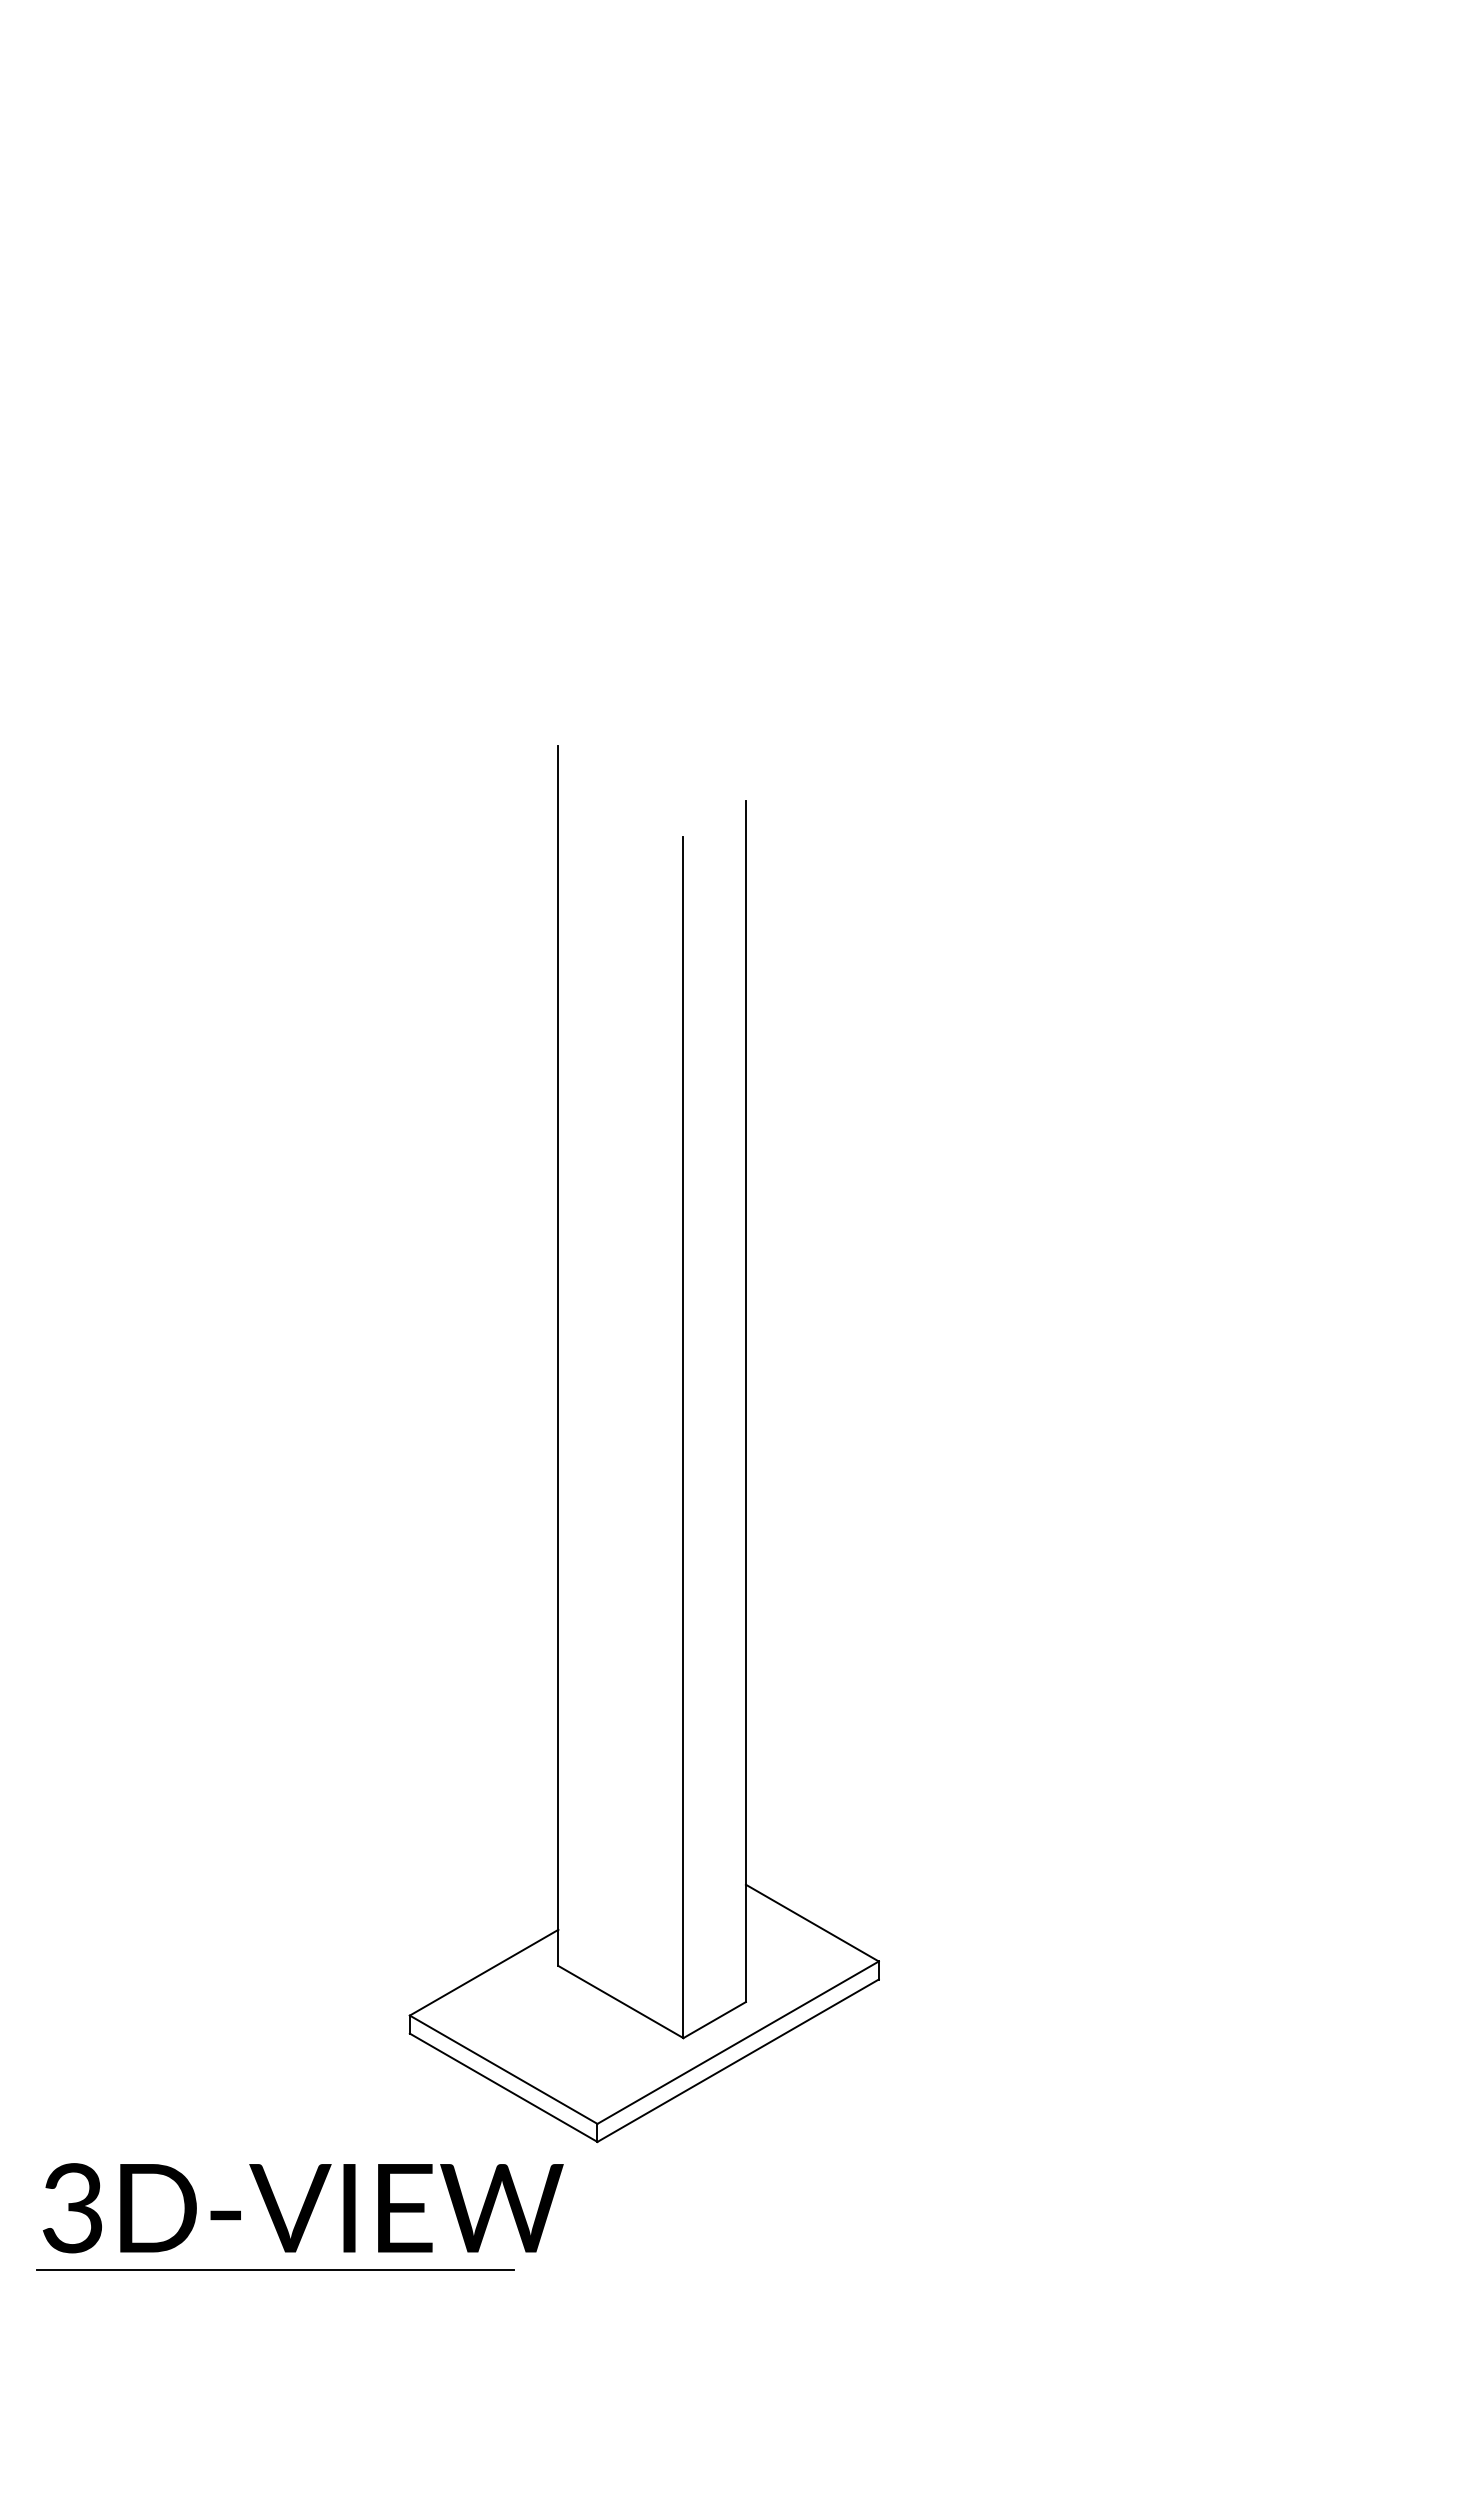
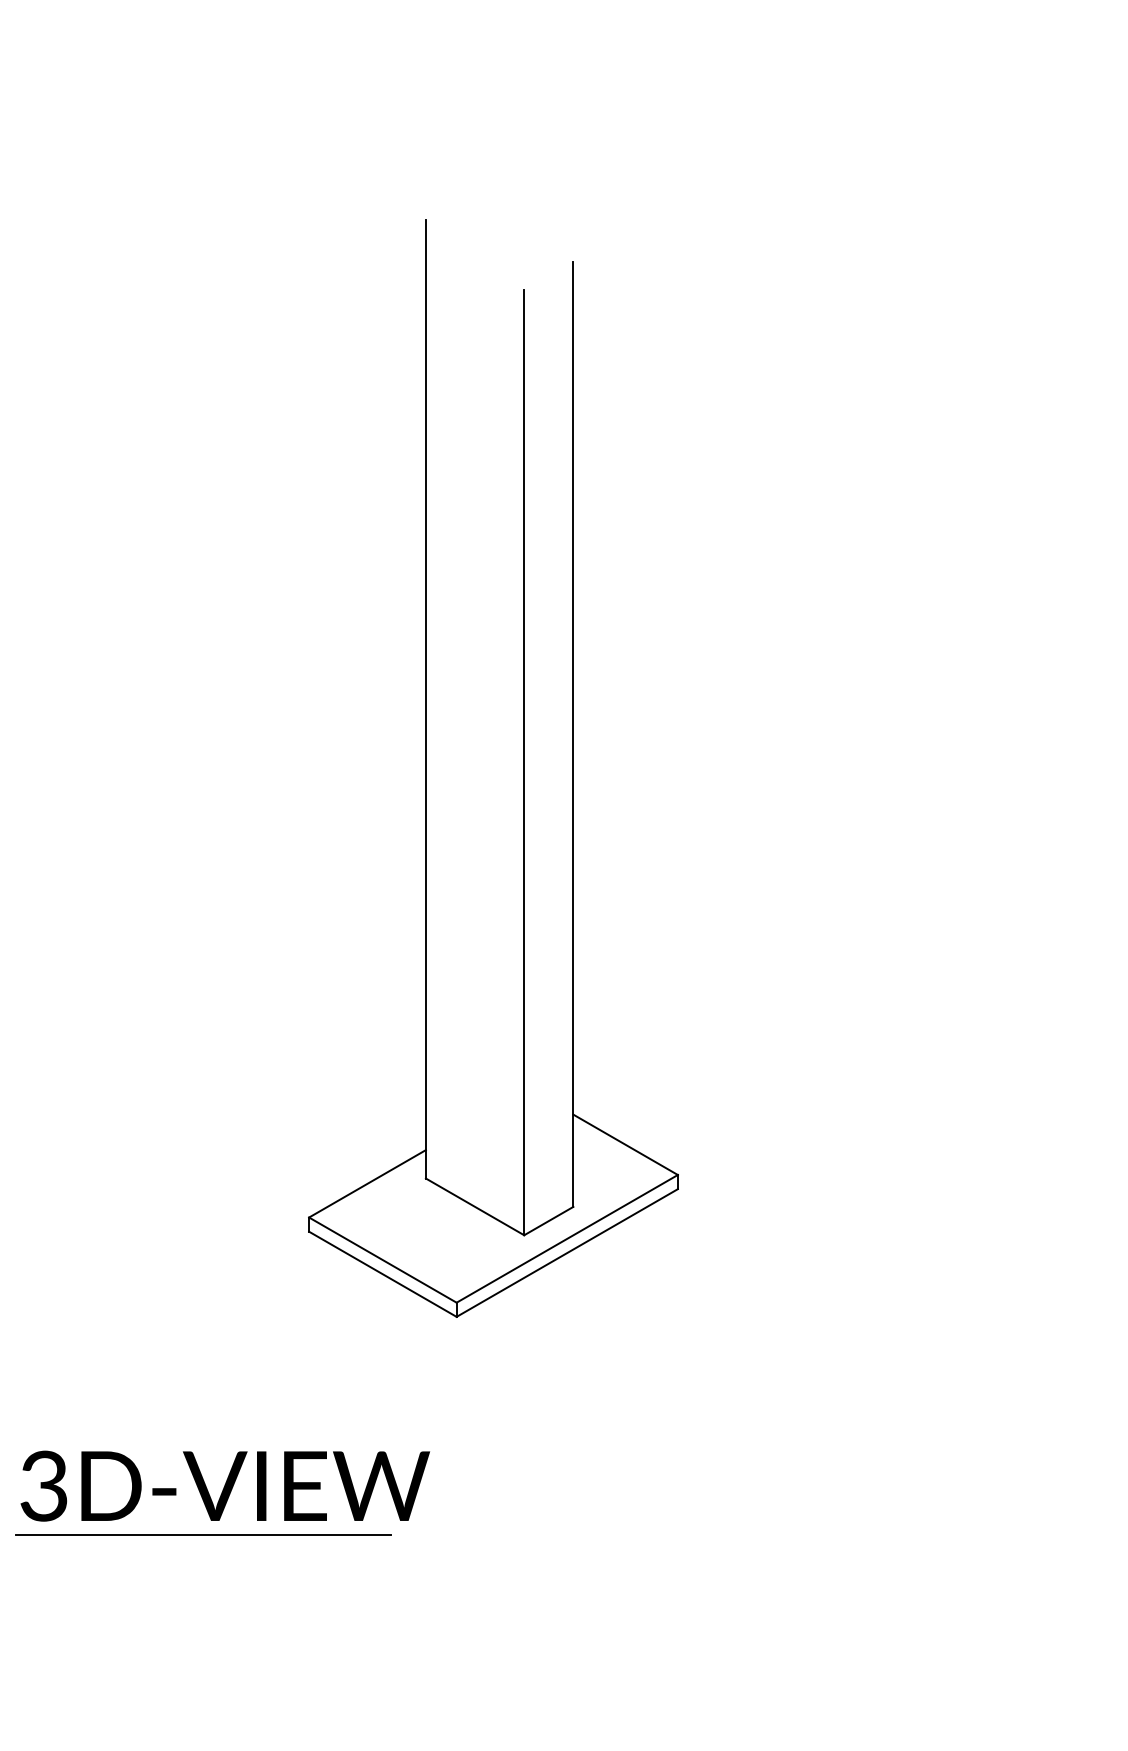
part: (299, 2216) -> (222, 1492), moved

